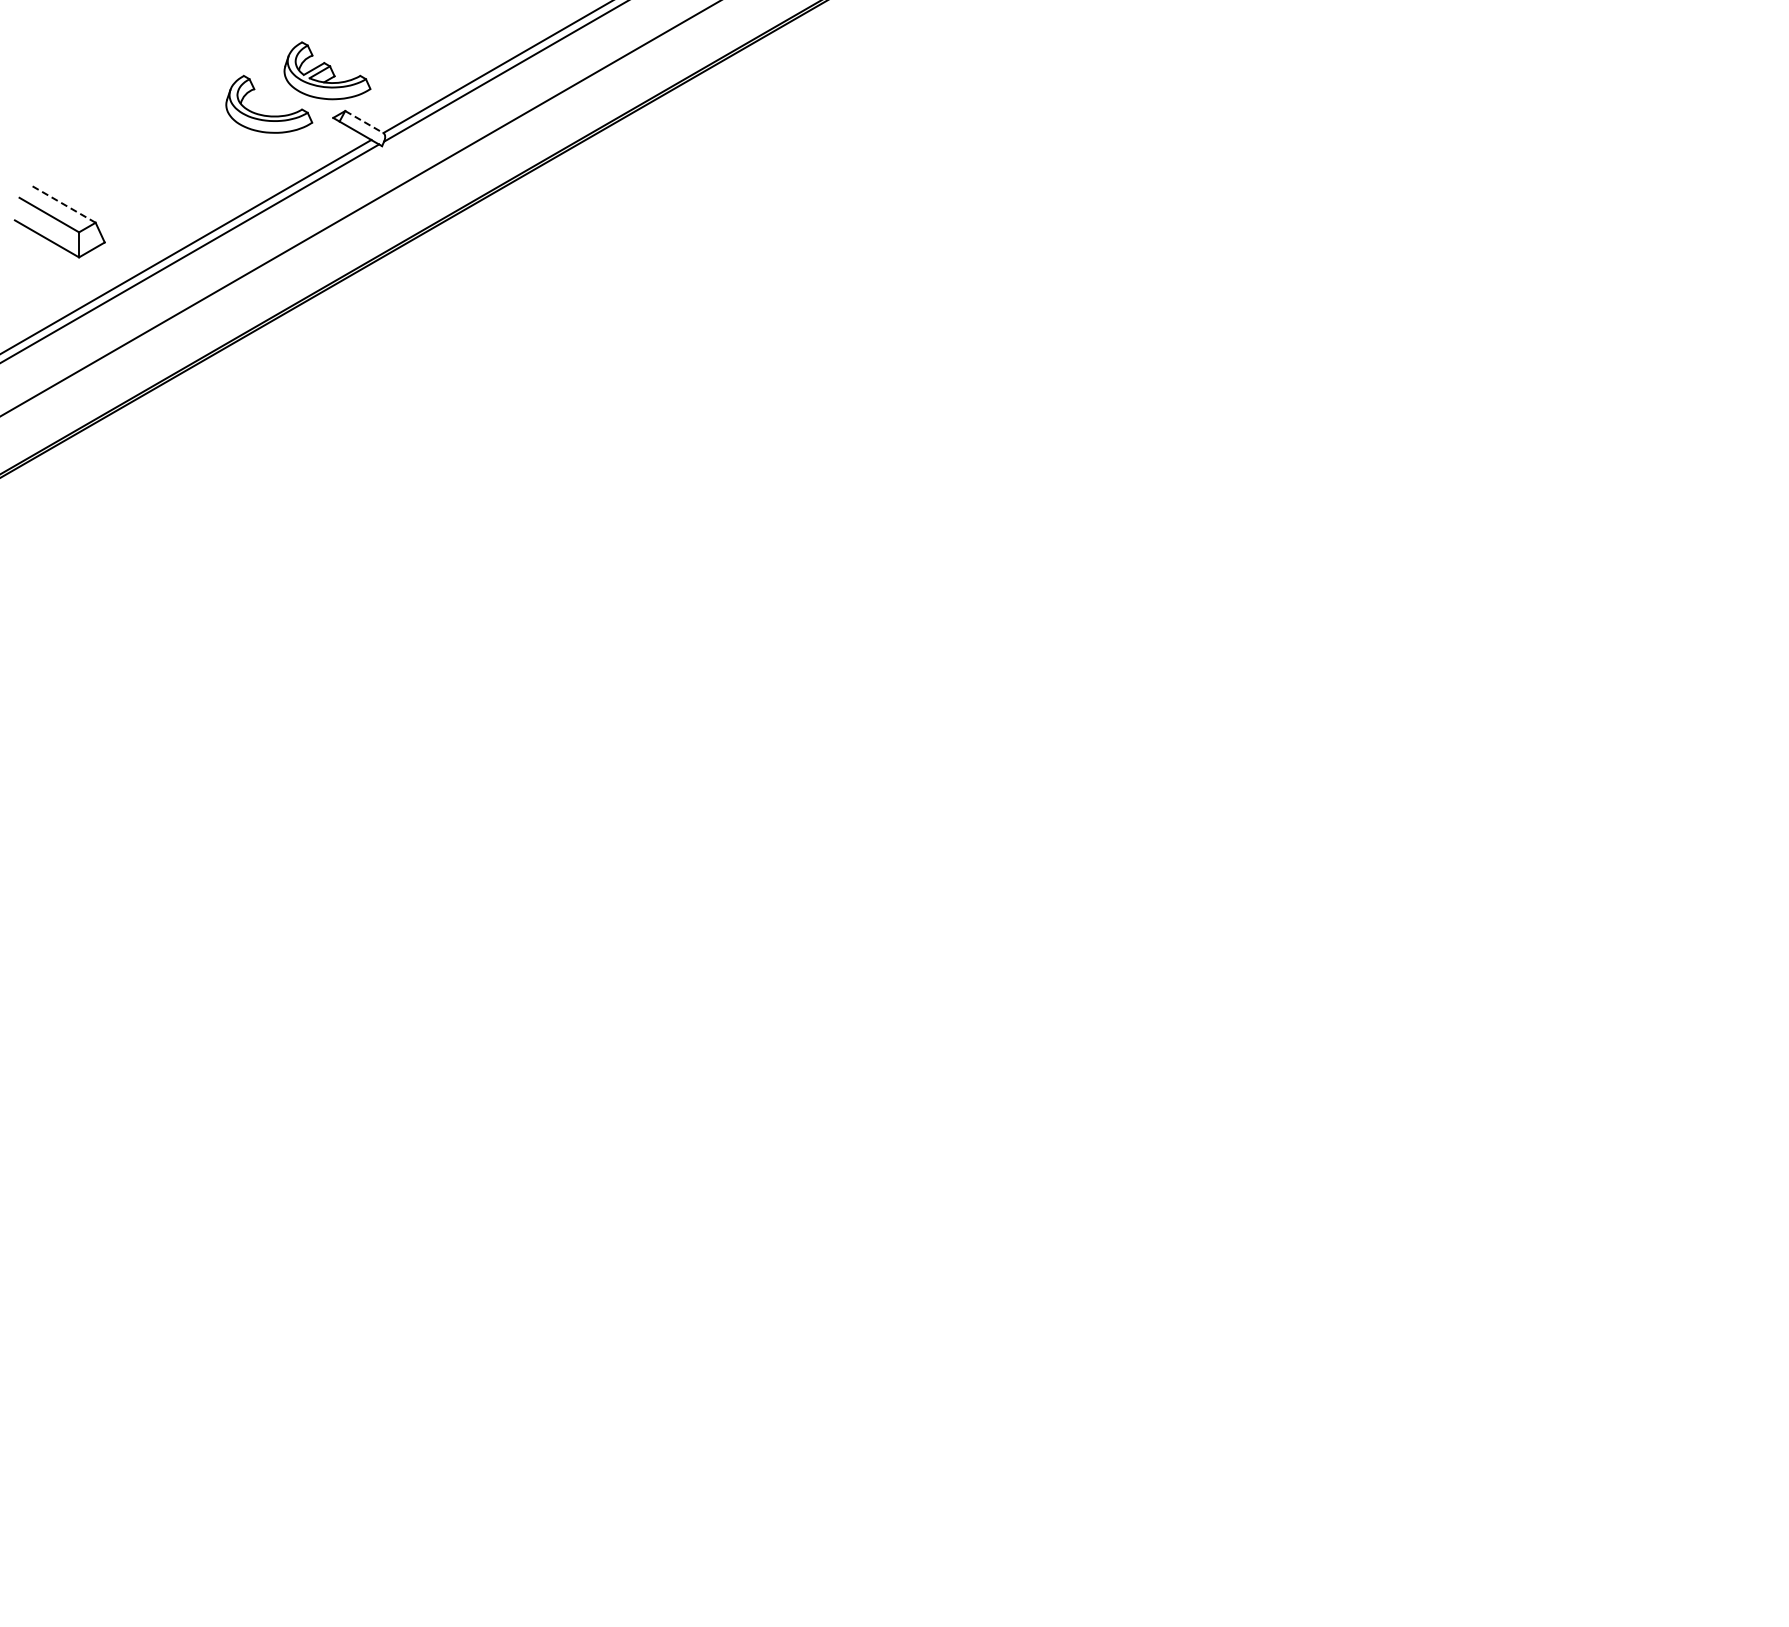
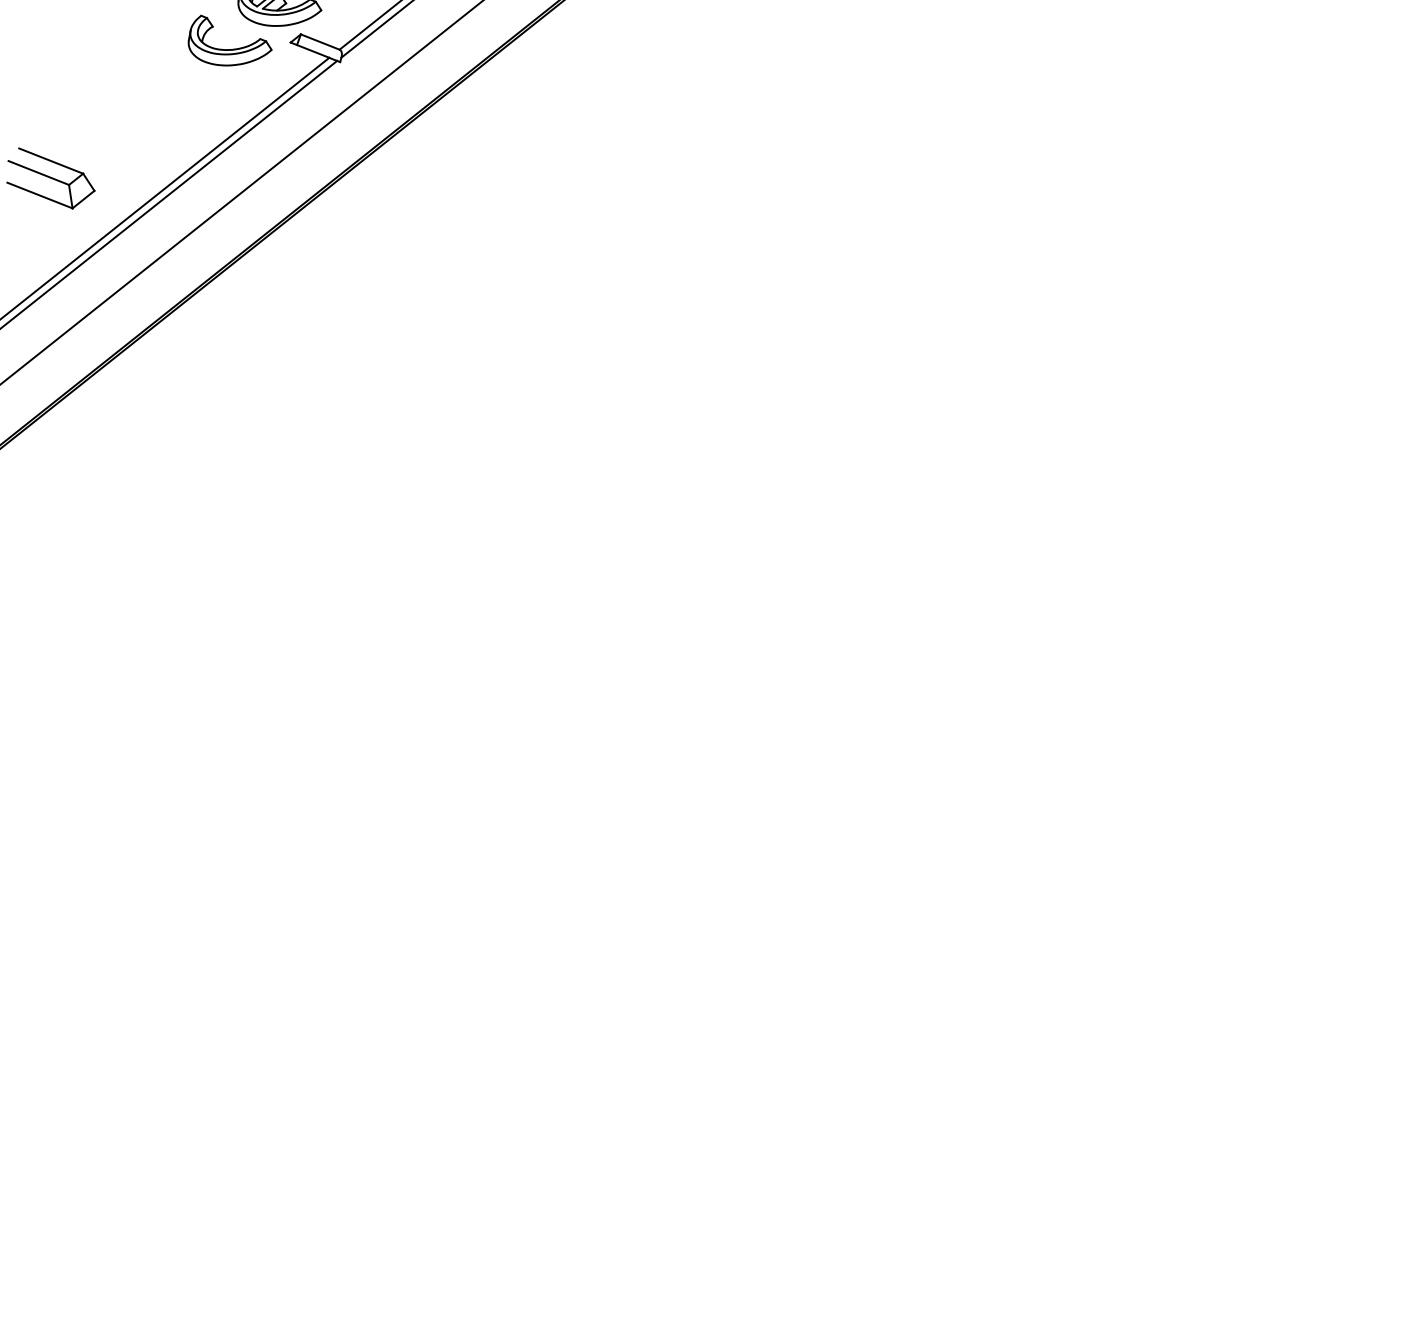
line: (364, 122) -> (320, 42), dashed -> solid
line: (64, 204) -> (51, 160), dashed -> solid

